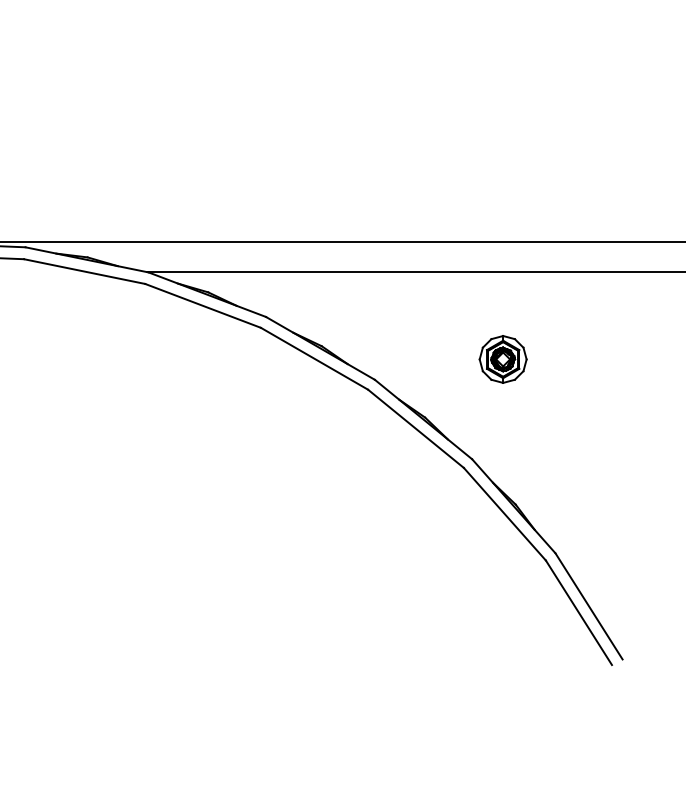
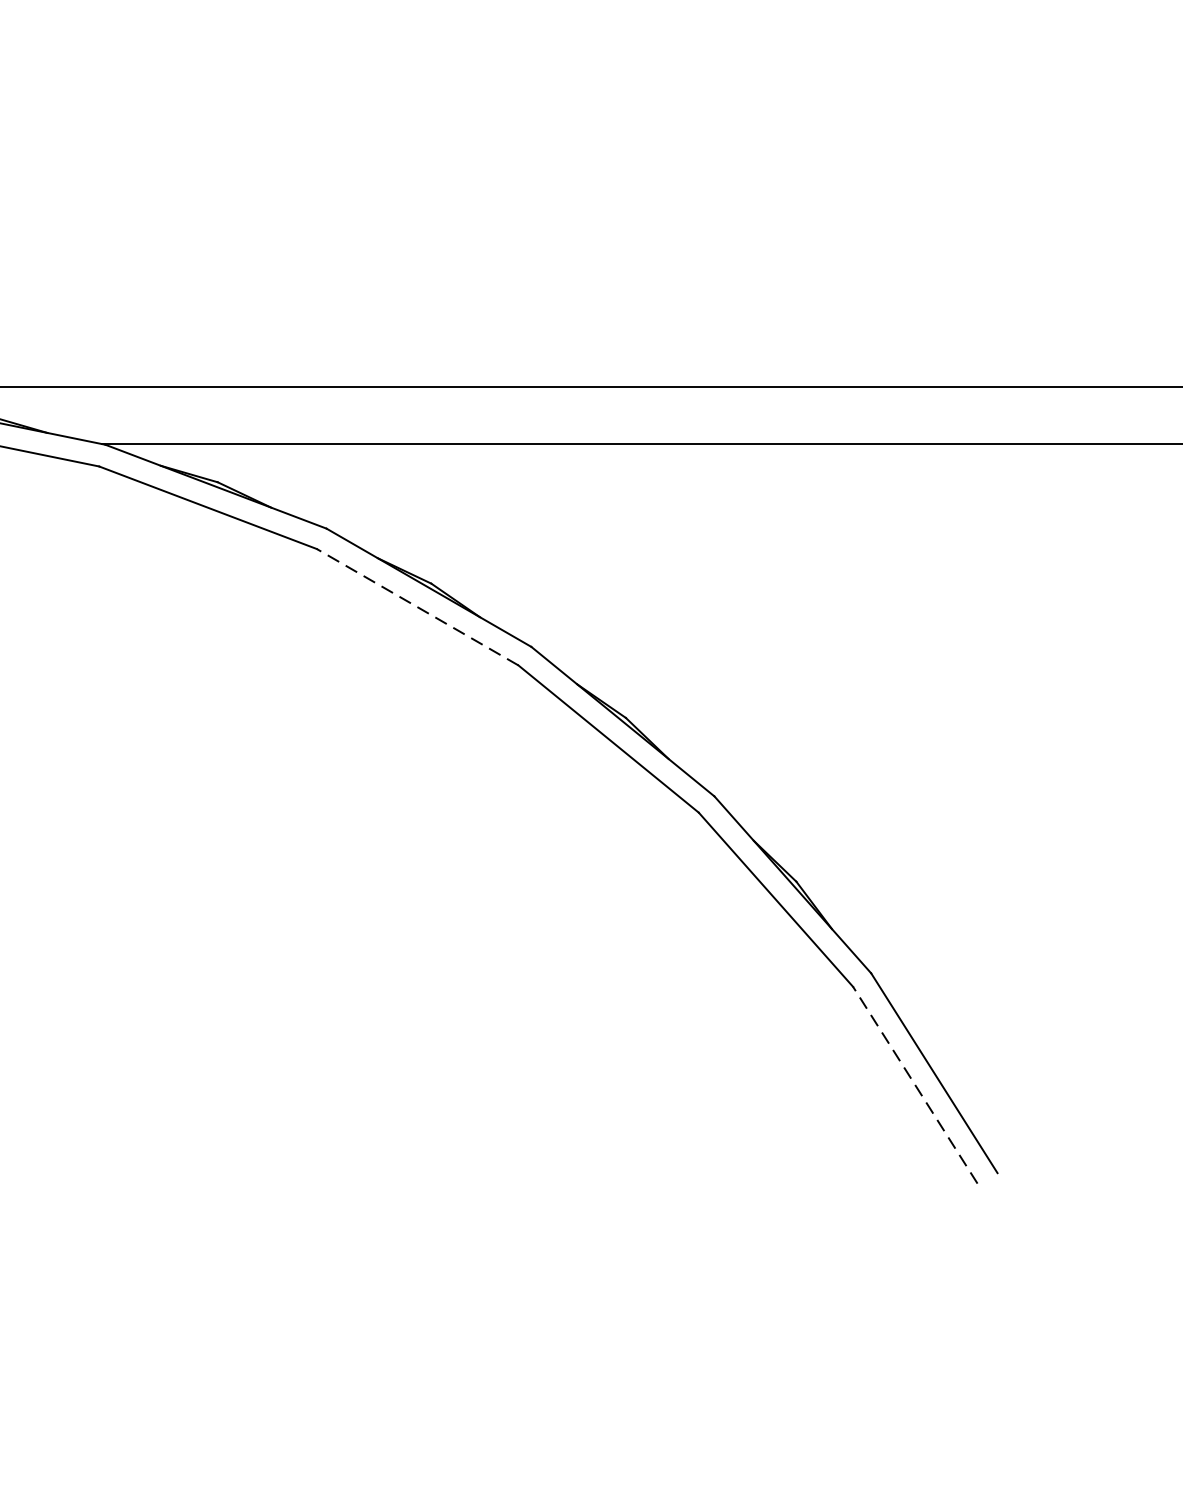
line: (314, 358) -> (417, 606), solid -> dashed
part: (502, 359) -> (771, 608), removed
line: (578, 612) -> (914, 1084), solid -> dashed

